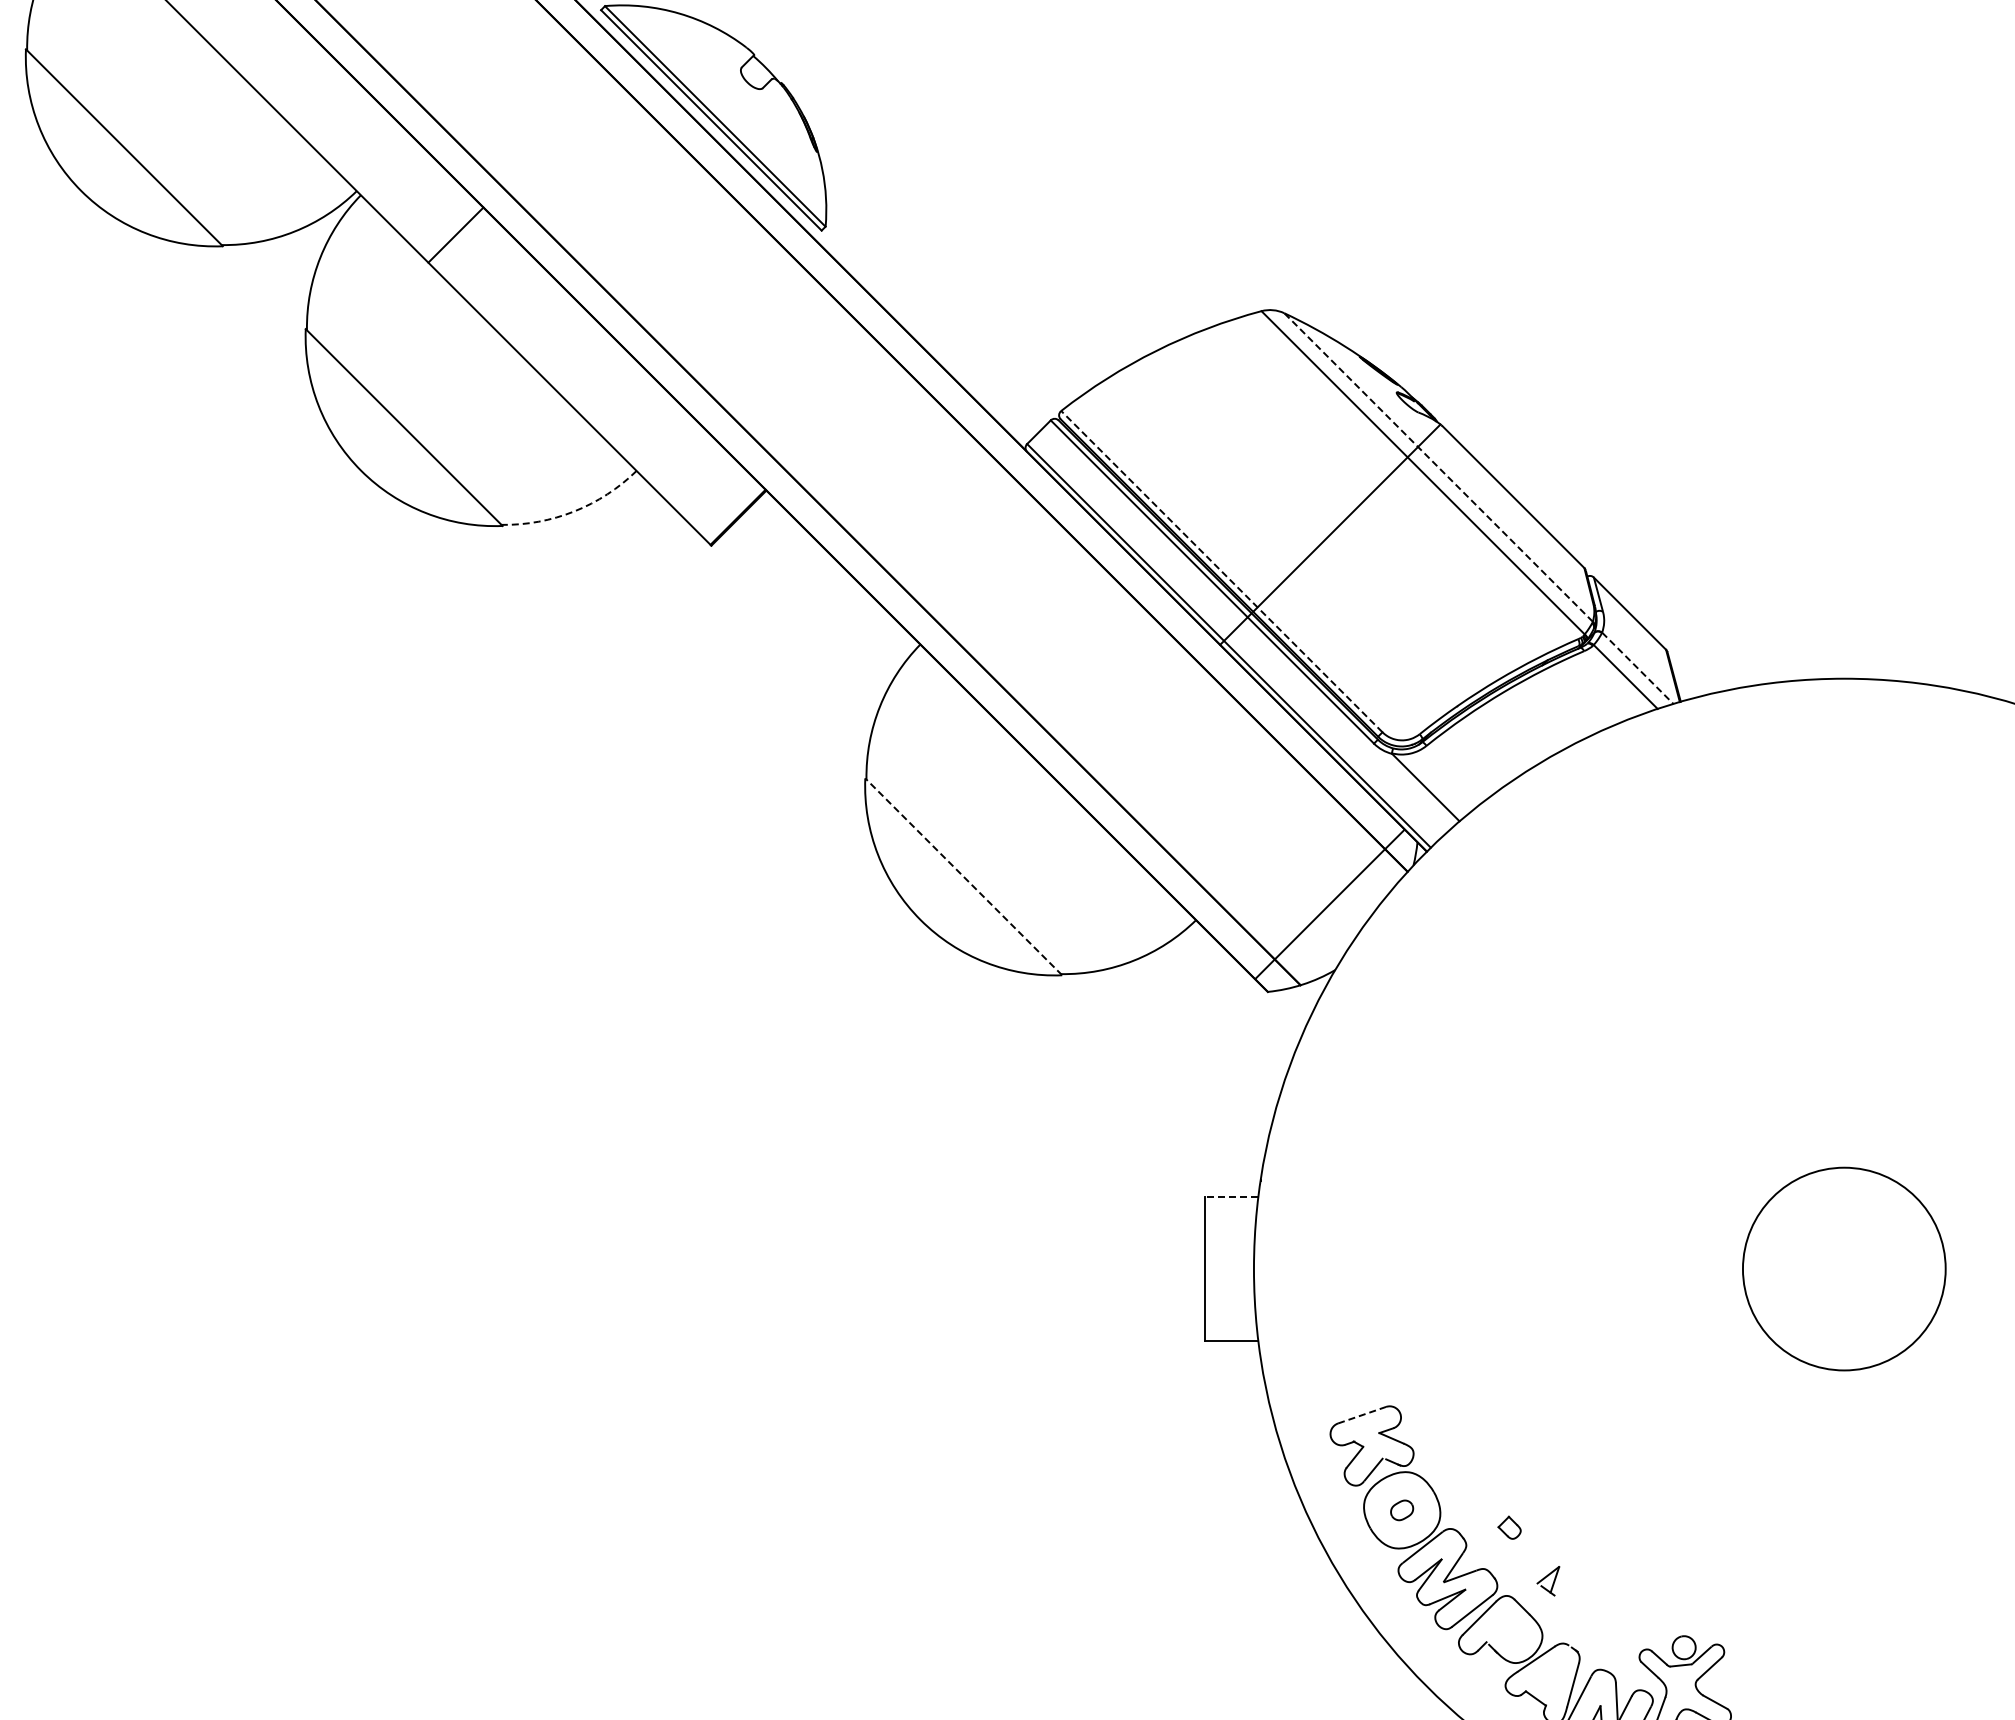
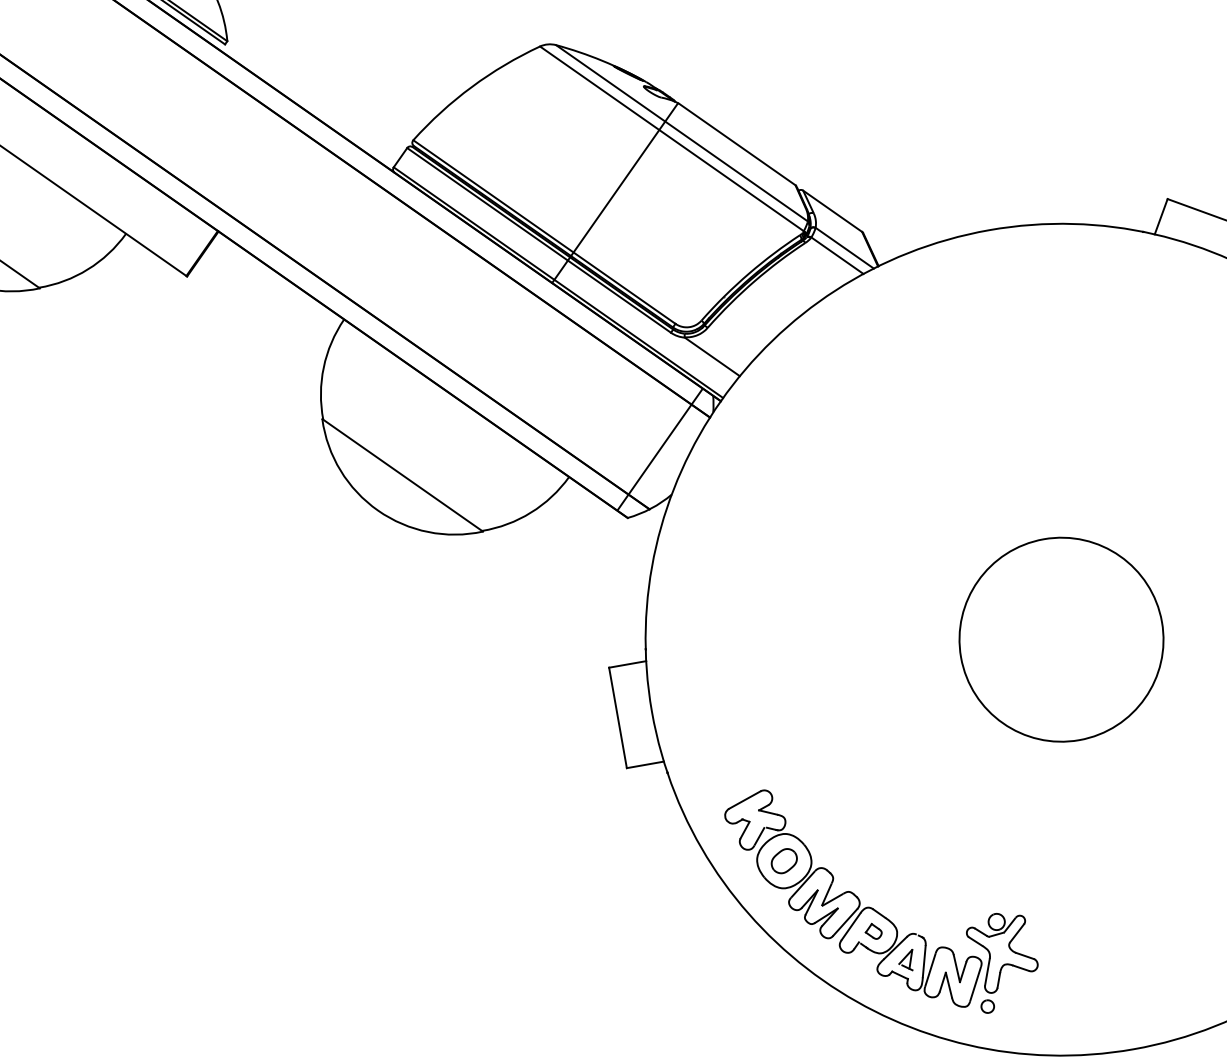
line: (1438, 467) -> (681, 133), dashed -> solid
arc: (574, 511) -> (87, 269), dashed -> solid
line: (1221, 571) -> (544, 231), dashed -> solid
line: (1638, 668) -> (845, 248), dashed -> solid
line: (963, 876) -> (402, 475), dashed -> solid
line: (1231, 1196) -> (627, 664), dashed -> solid
circle: (1844, 1268) -> (1061, 639), size x1.43
line: (1362, 1415) -> (745, 800), dashed -> solid
part: (1401, 1510) -> (783, 861), size x1.67
part: (1509, 1527) -> (873, 931), moved
part: (1548, 1581) -> (906, 961), moved

